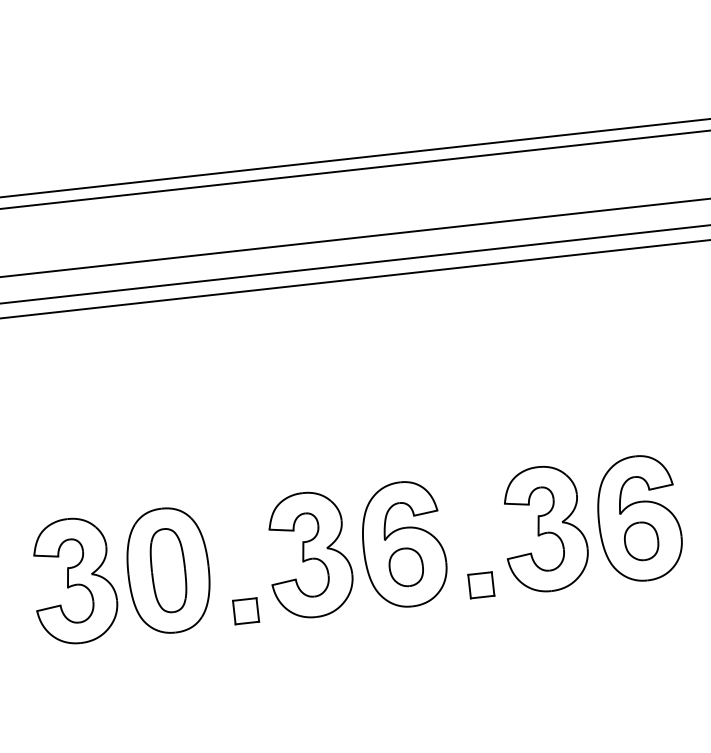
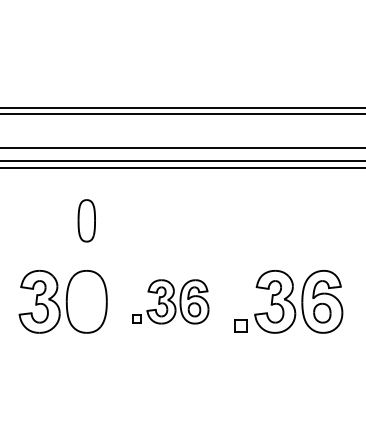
part: (335, 551) -> (170, 301), size x0.7
part: (167, 569) -> (86, 220), moved

